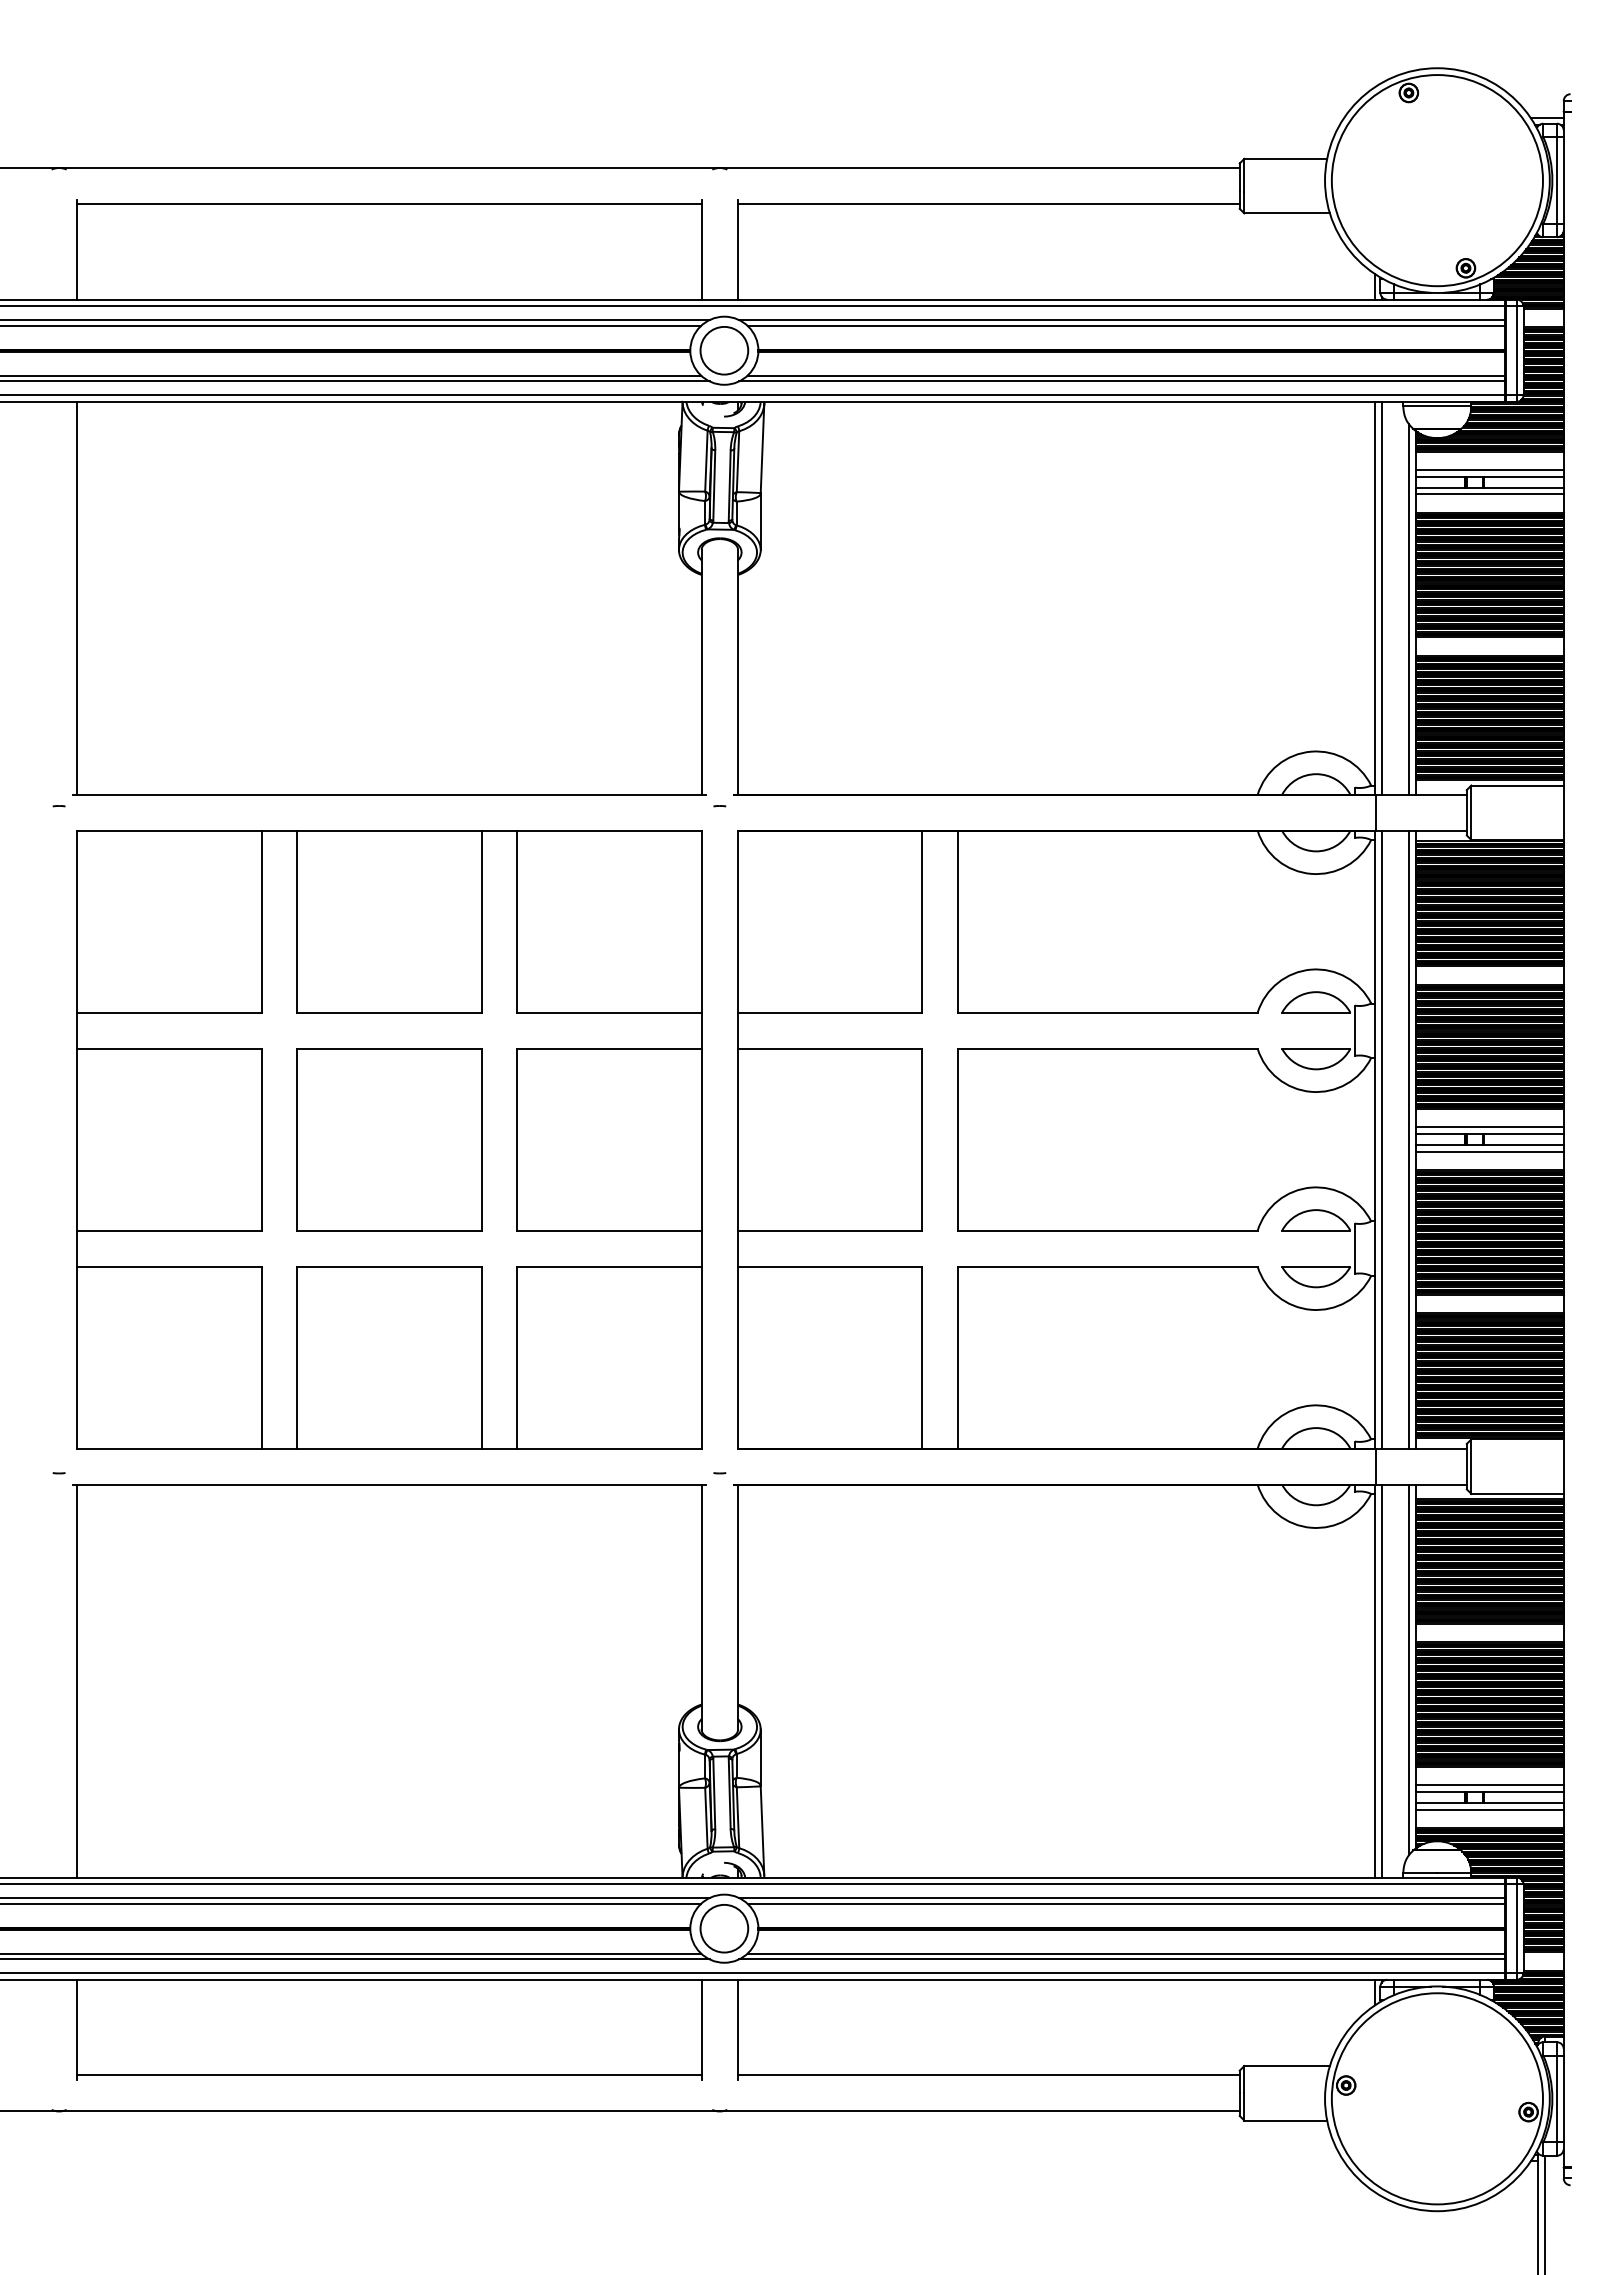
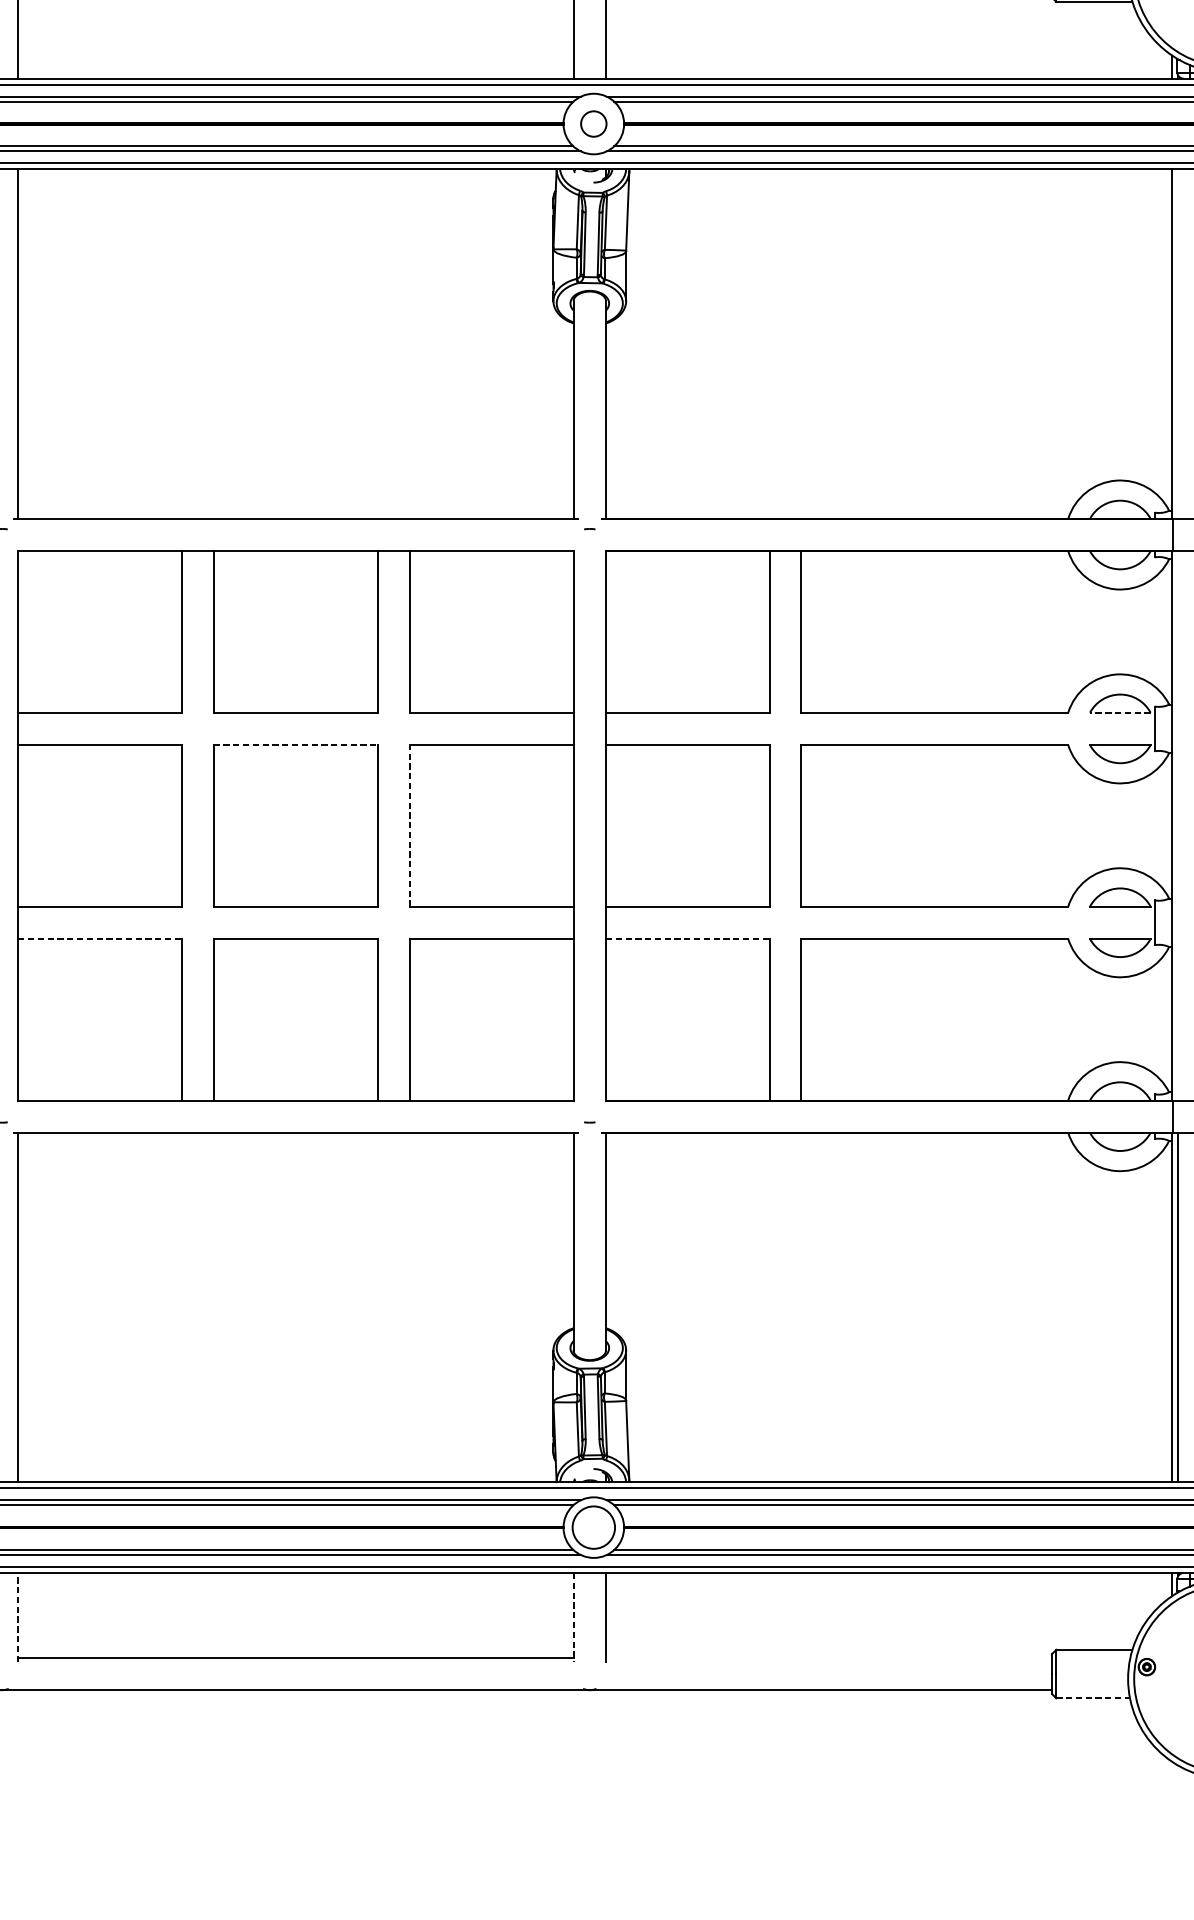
circle: (724, 350) -> (593, 123), size x0.6
line: (1381, 597) -> (1178, 343), removed
line: (1315, 1012) -> (1119, 712), solid -> dashed
line: (390, 1048) -> (296, 744), solid -> dashed
line: (517, 1139) -> (409, 825), solid -> dashed
line: (1381, 1139) -> (1178, 825), removed
line: (170, 1266) -> (101, 938), solid -> dashed
line: (830, 1266) -> (688, 938), solid -> dashed
line: (77, 2029) -> (18, 1617), solid -> dashed
line: (701, 2029) -> (573, 1617), solid -> dashed
line: (988, 2075) -> (828, 1658), removed
line: (1286, 2120) -> (1093, 1698), solid -> dashed

